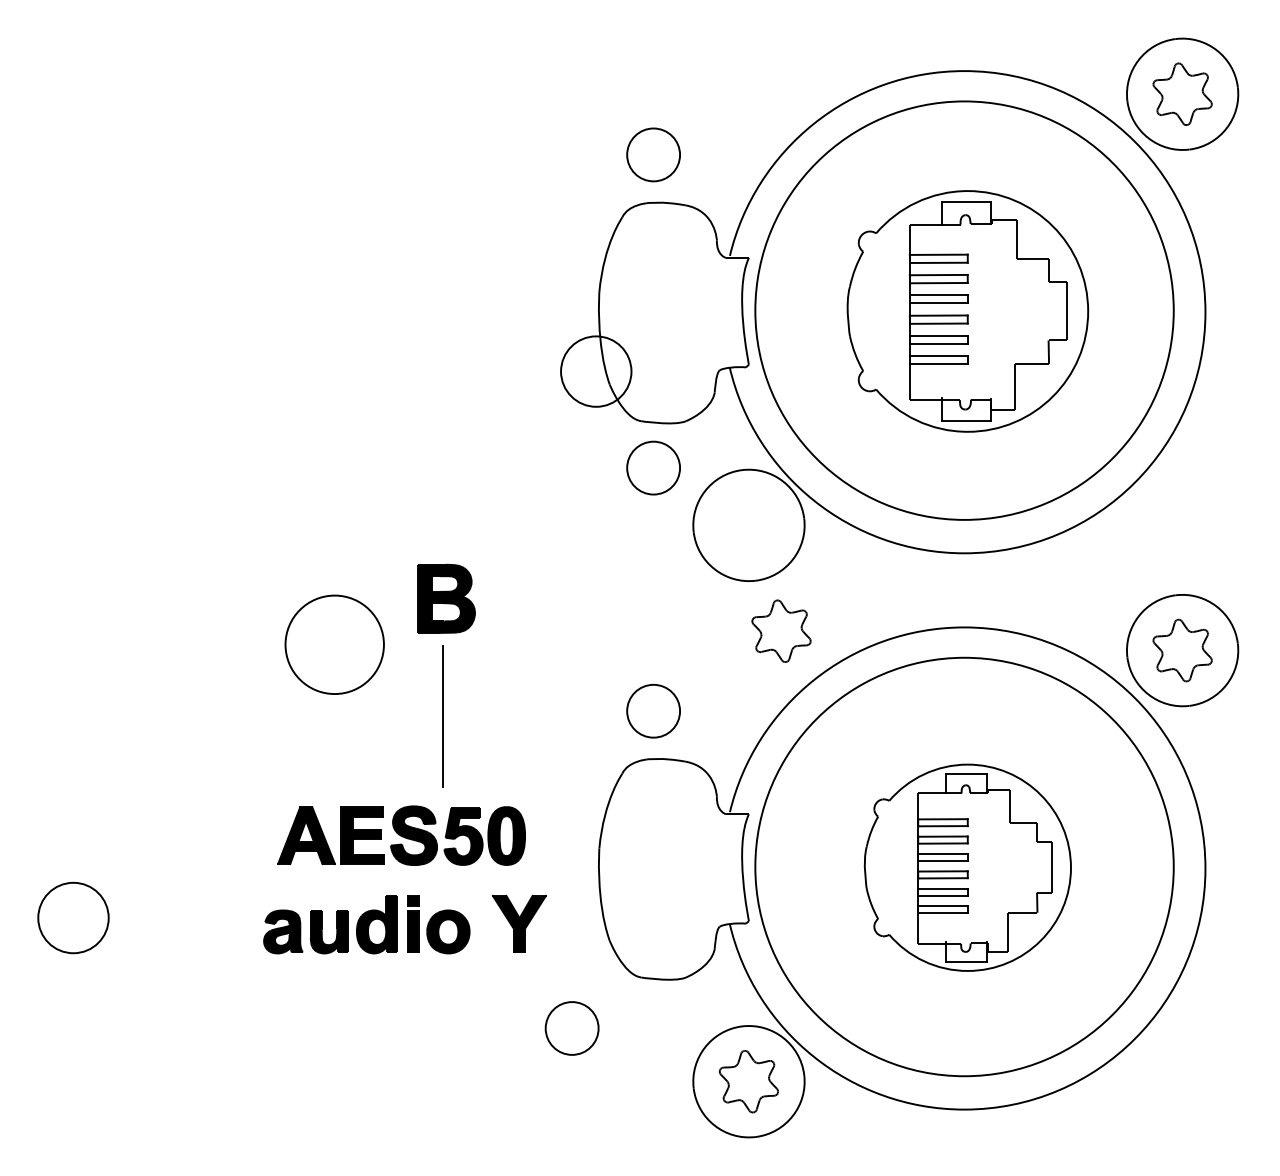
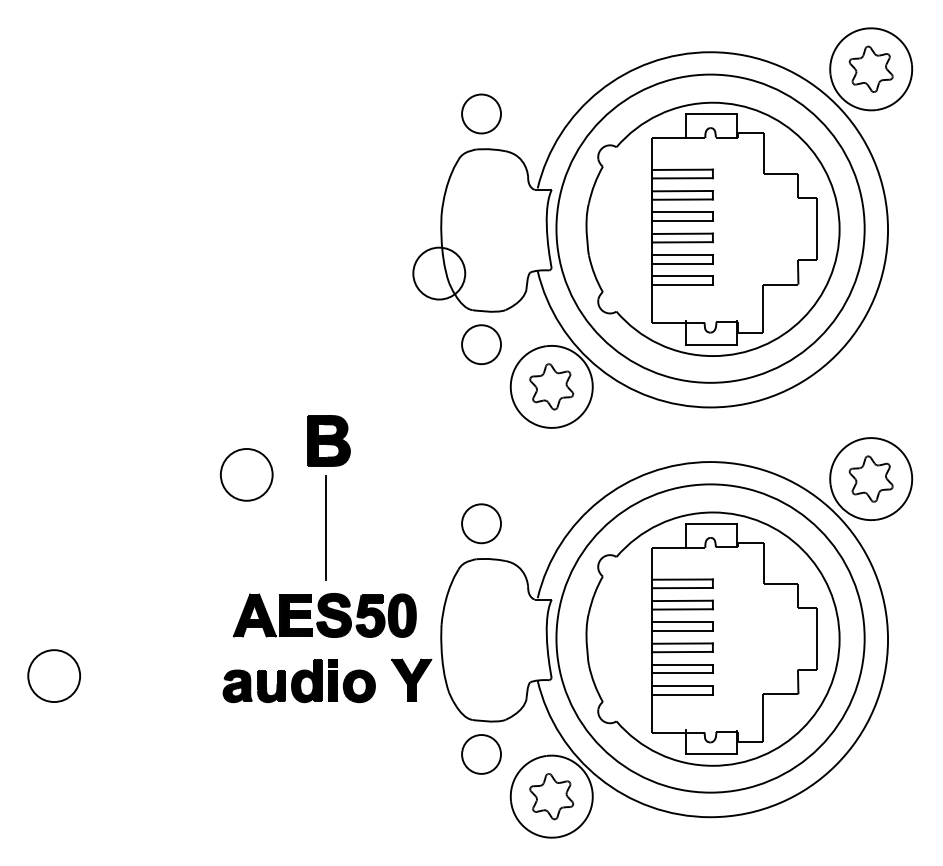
part: (967, 310) -> (712, 228), size x1.43
part: (781, 630) -> (551, 386), moved
part: (334, 644) -> (246, 474), size x0.71
part: (405, 865) -> (327, 637), moved
part: (967, 866) -> (712, 638), size x1.67
part: (572, 1028) -> (481, 754), moved

